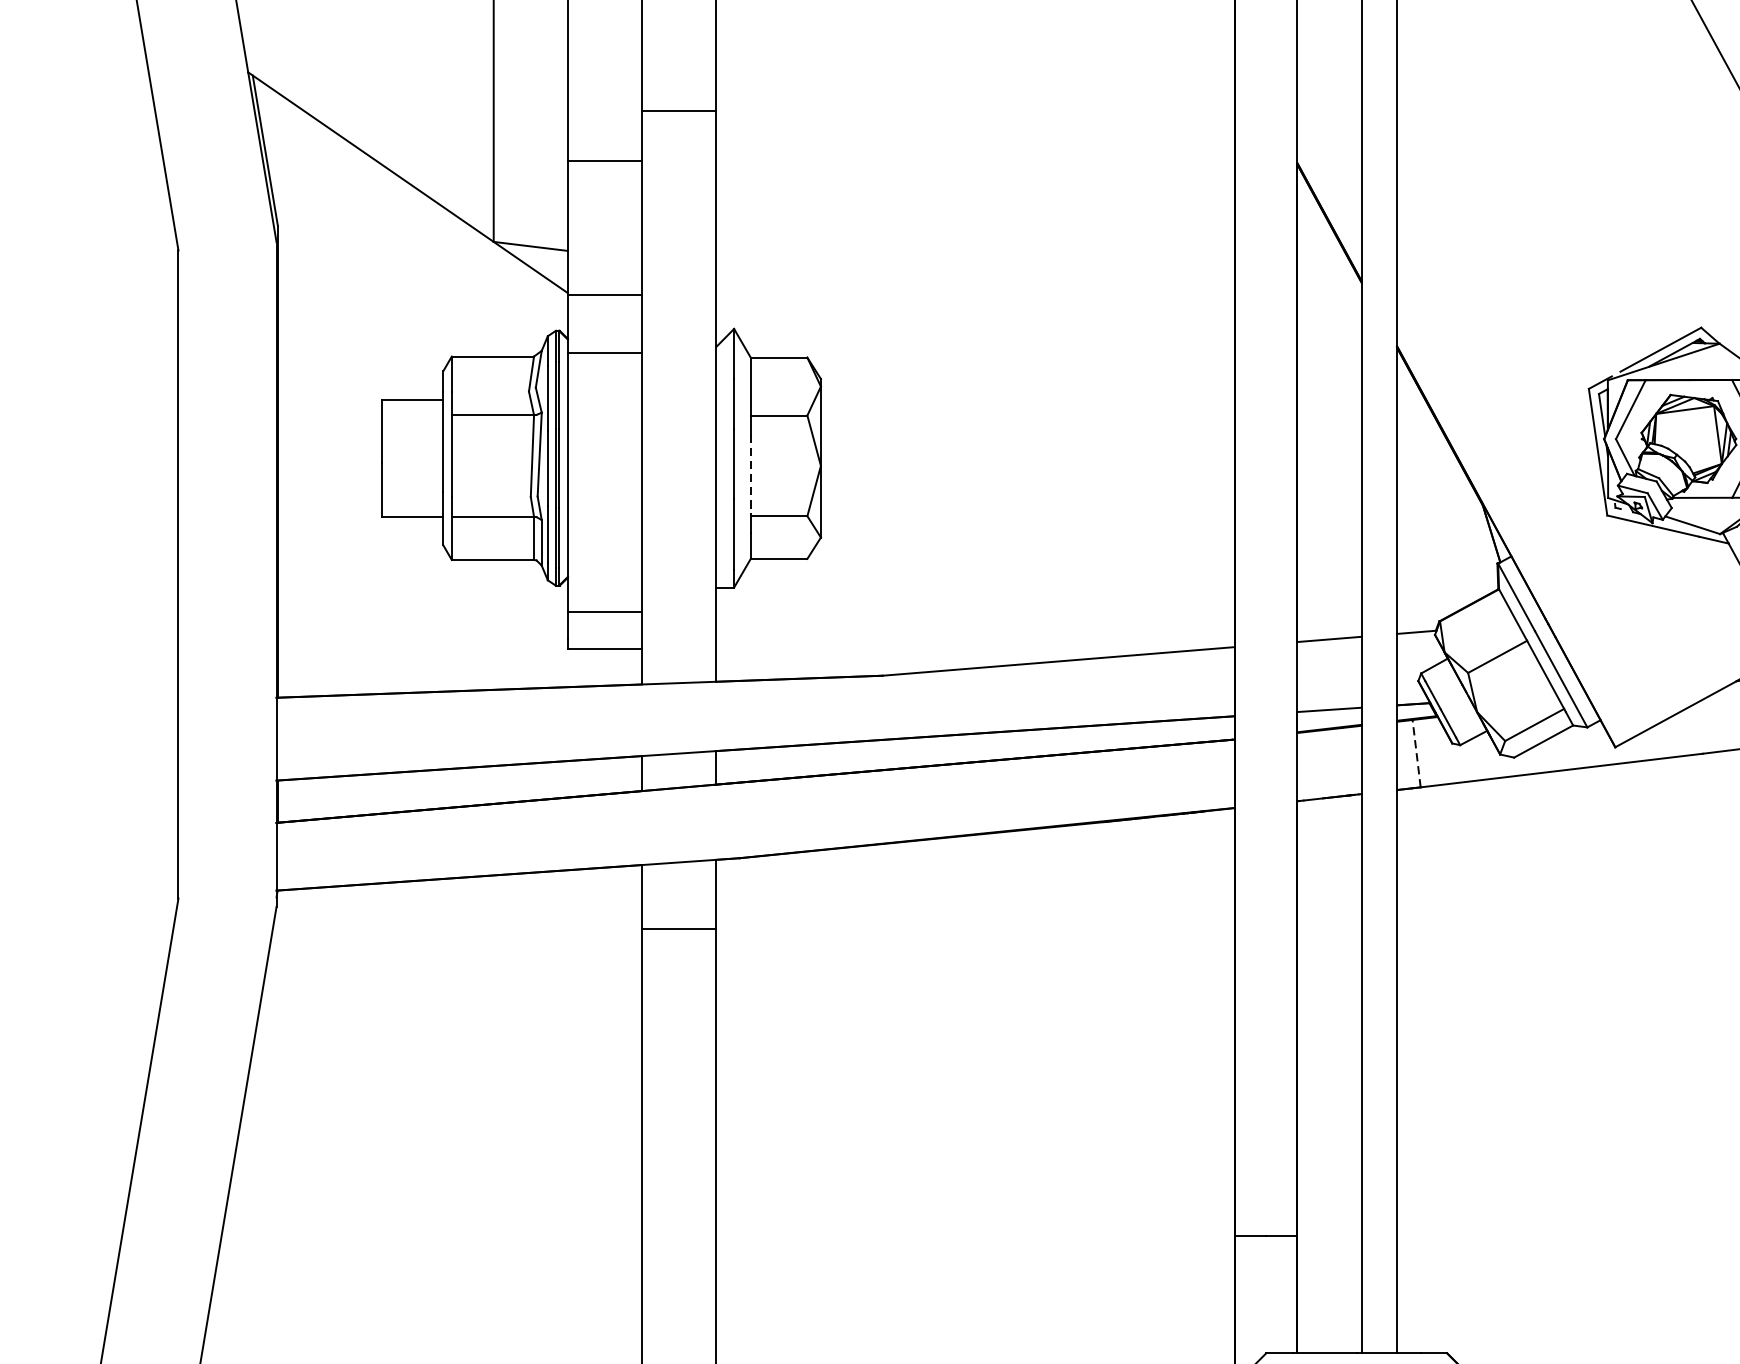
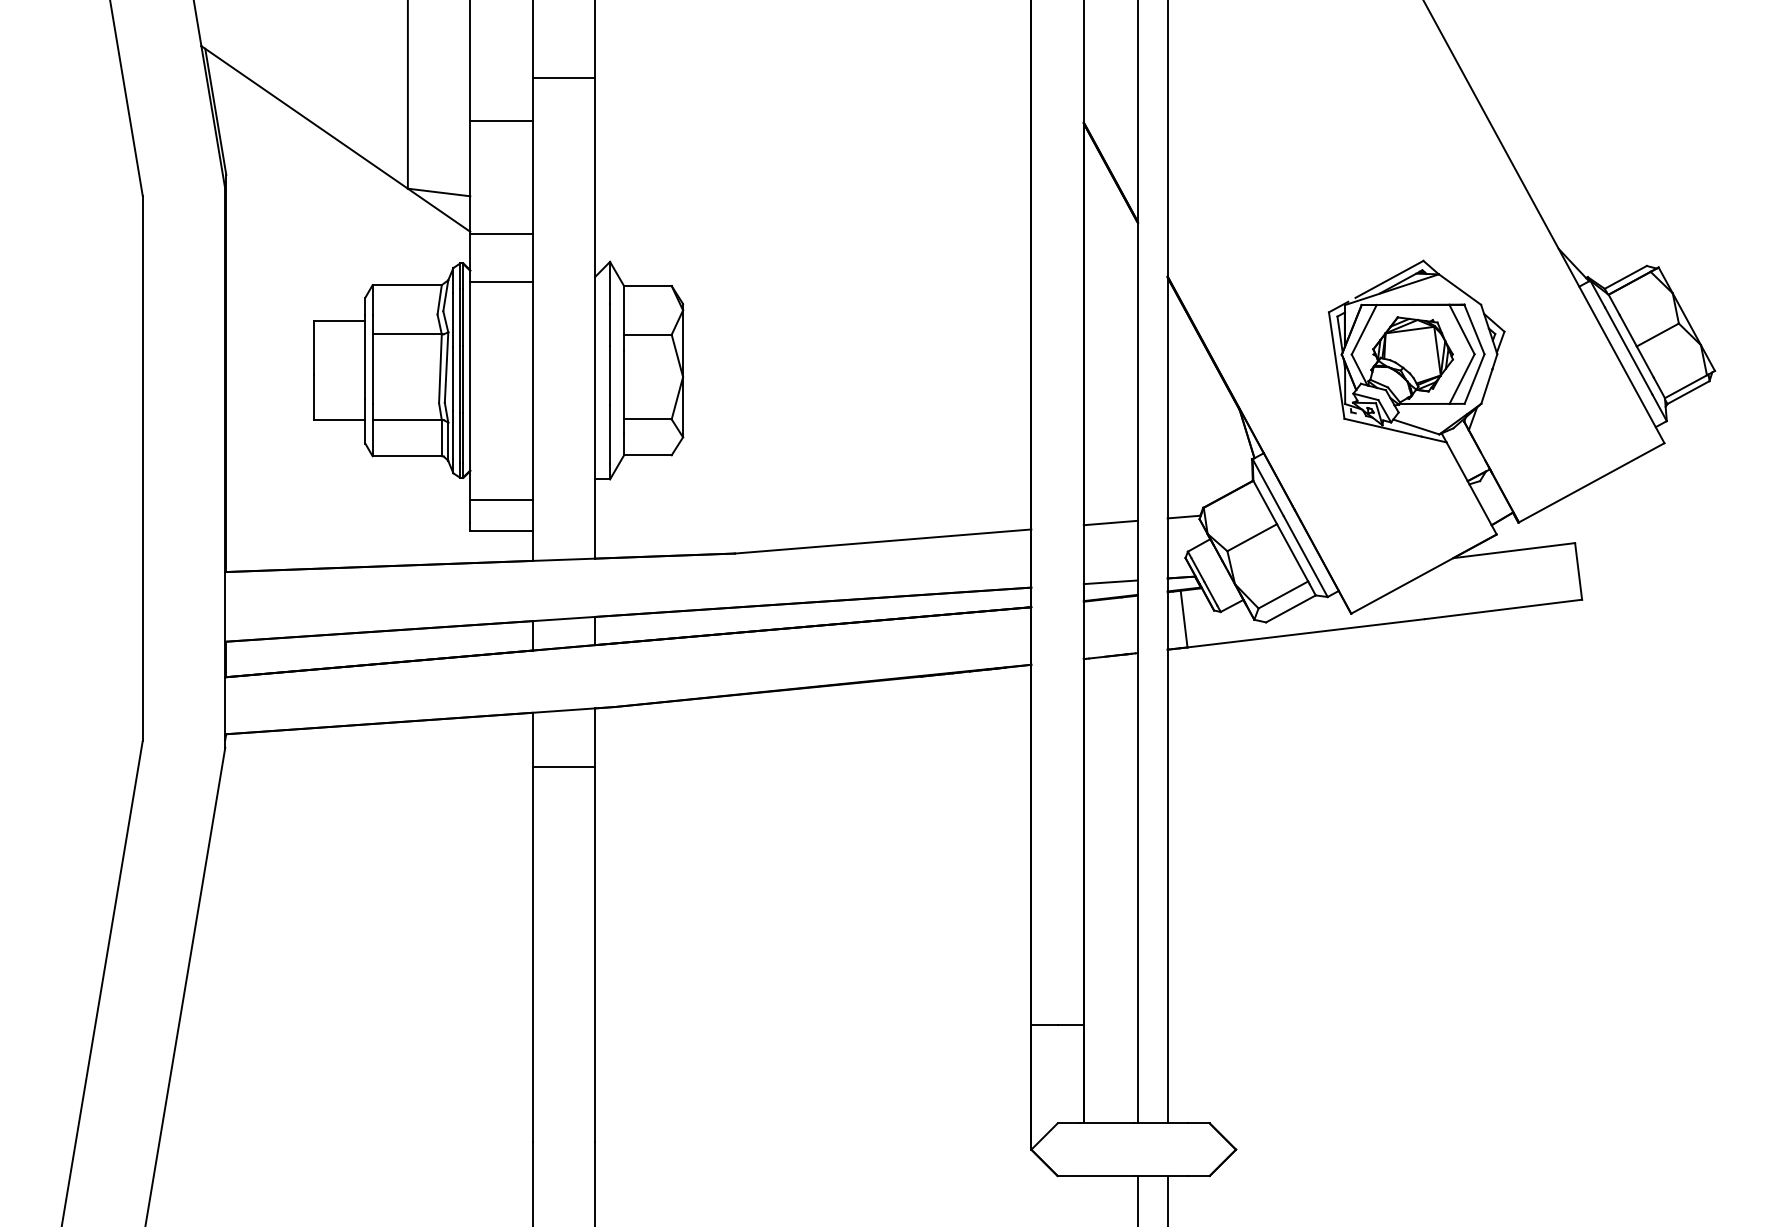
line: (751, 475) -> (624, 385), dashed -> solid
line: (1417, 754) -> (1184, 619), dashed -> solid

